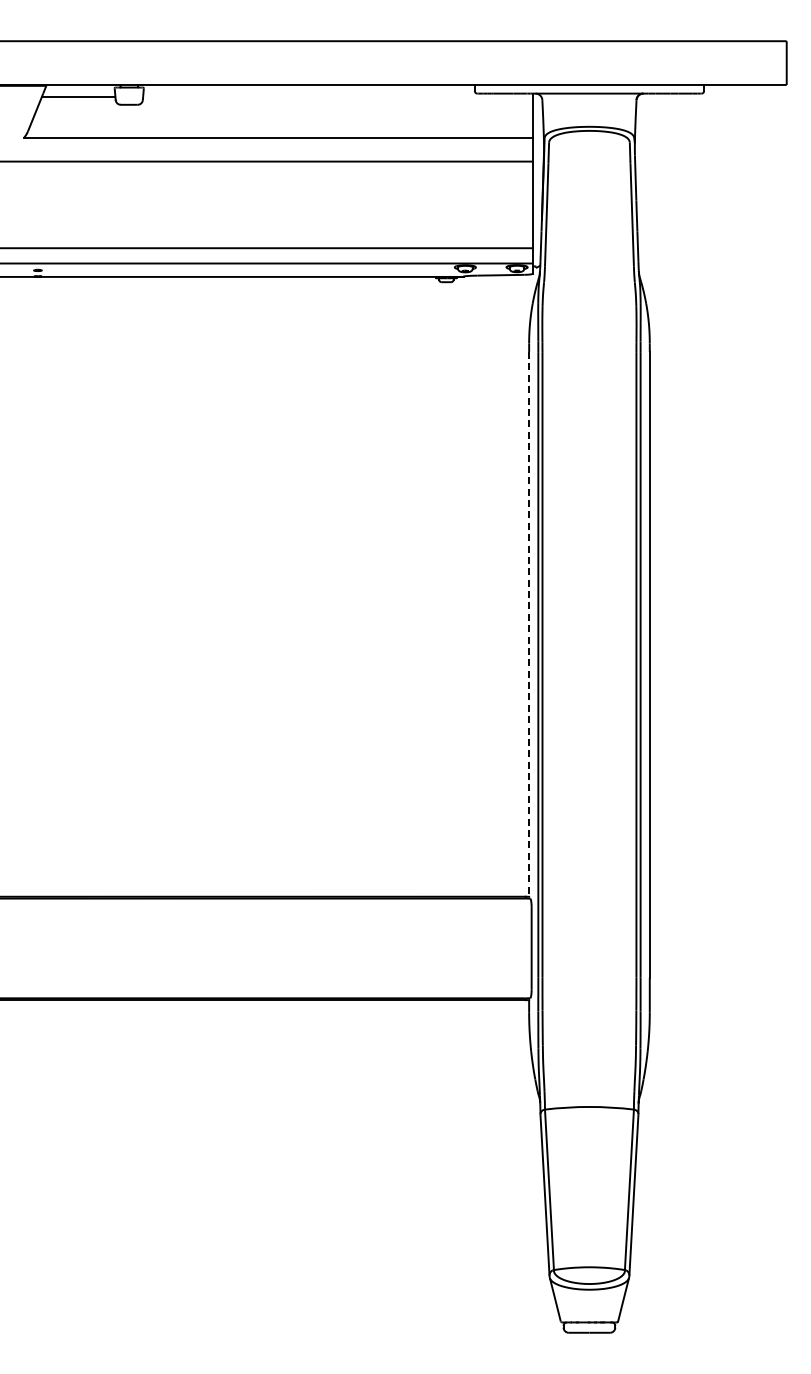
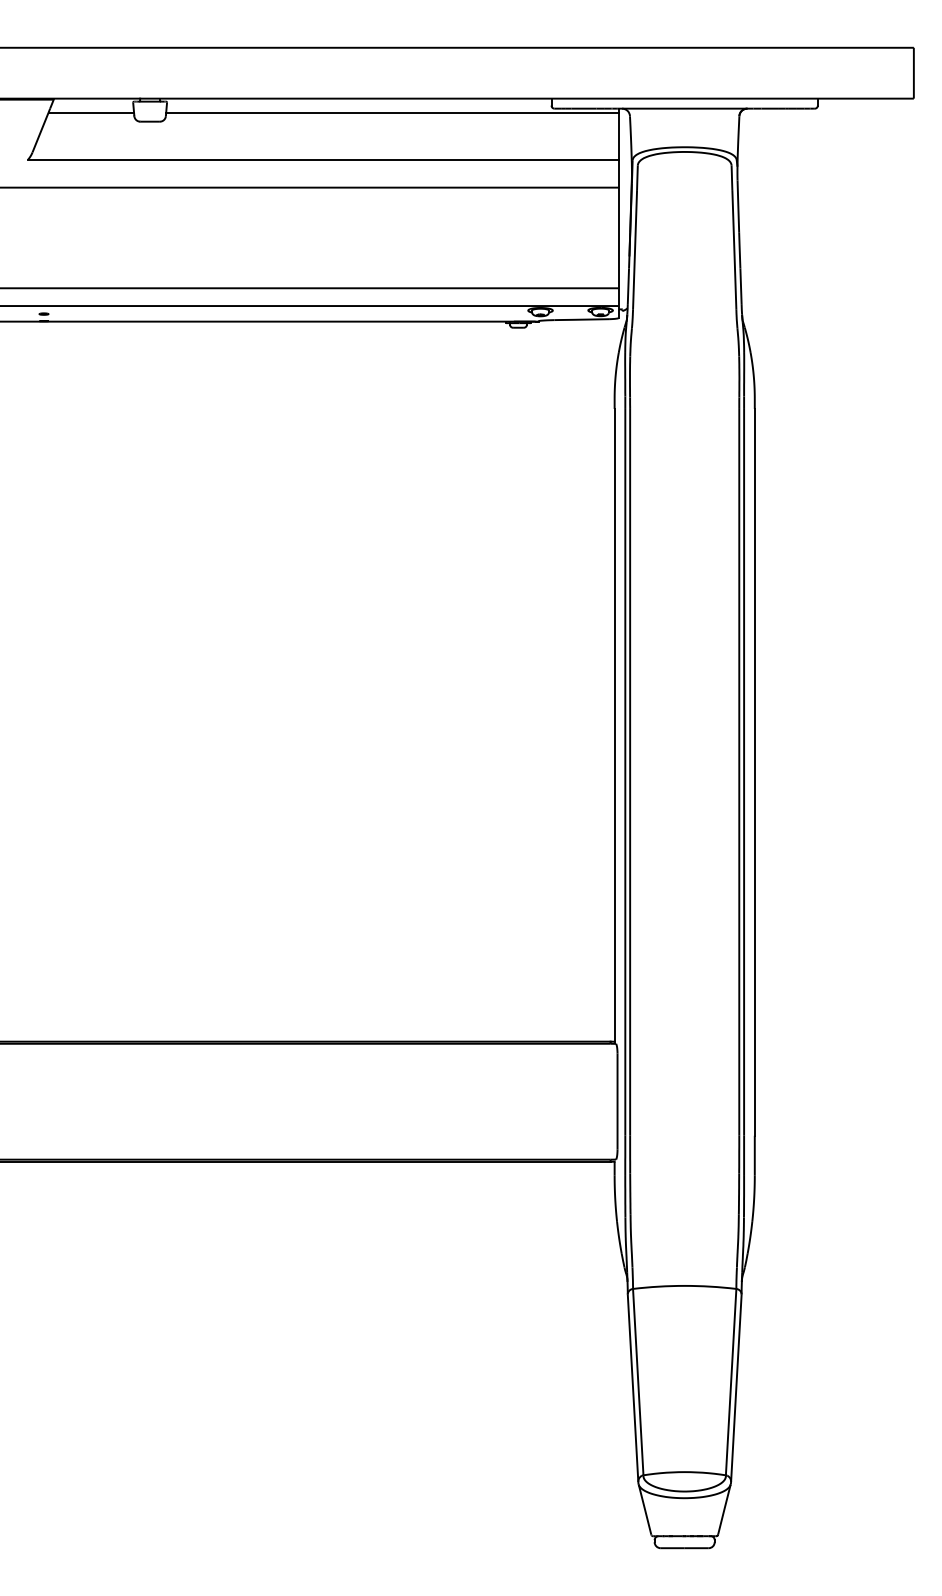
line: (337, 97) -> (392, 113), added
line: (529, 624) -> (615, 725), dashed -> solid

